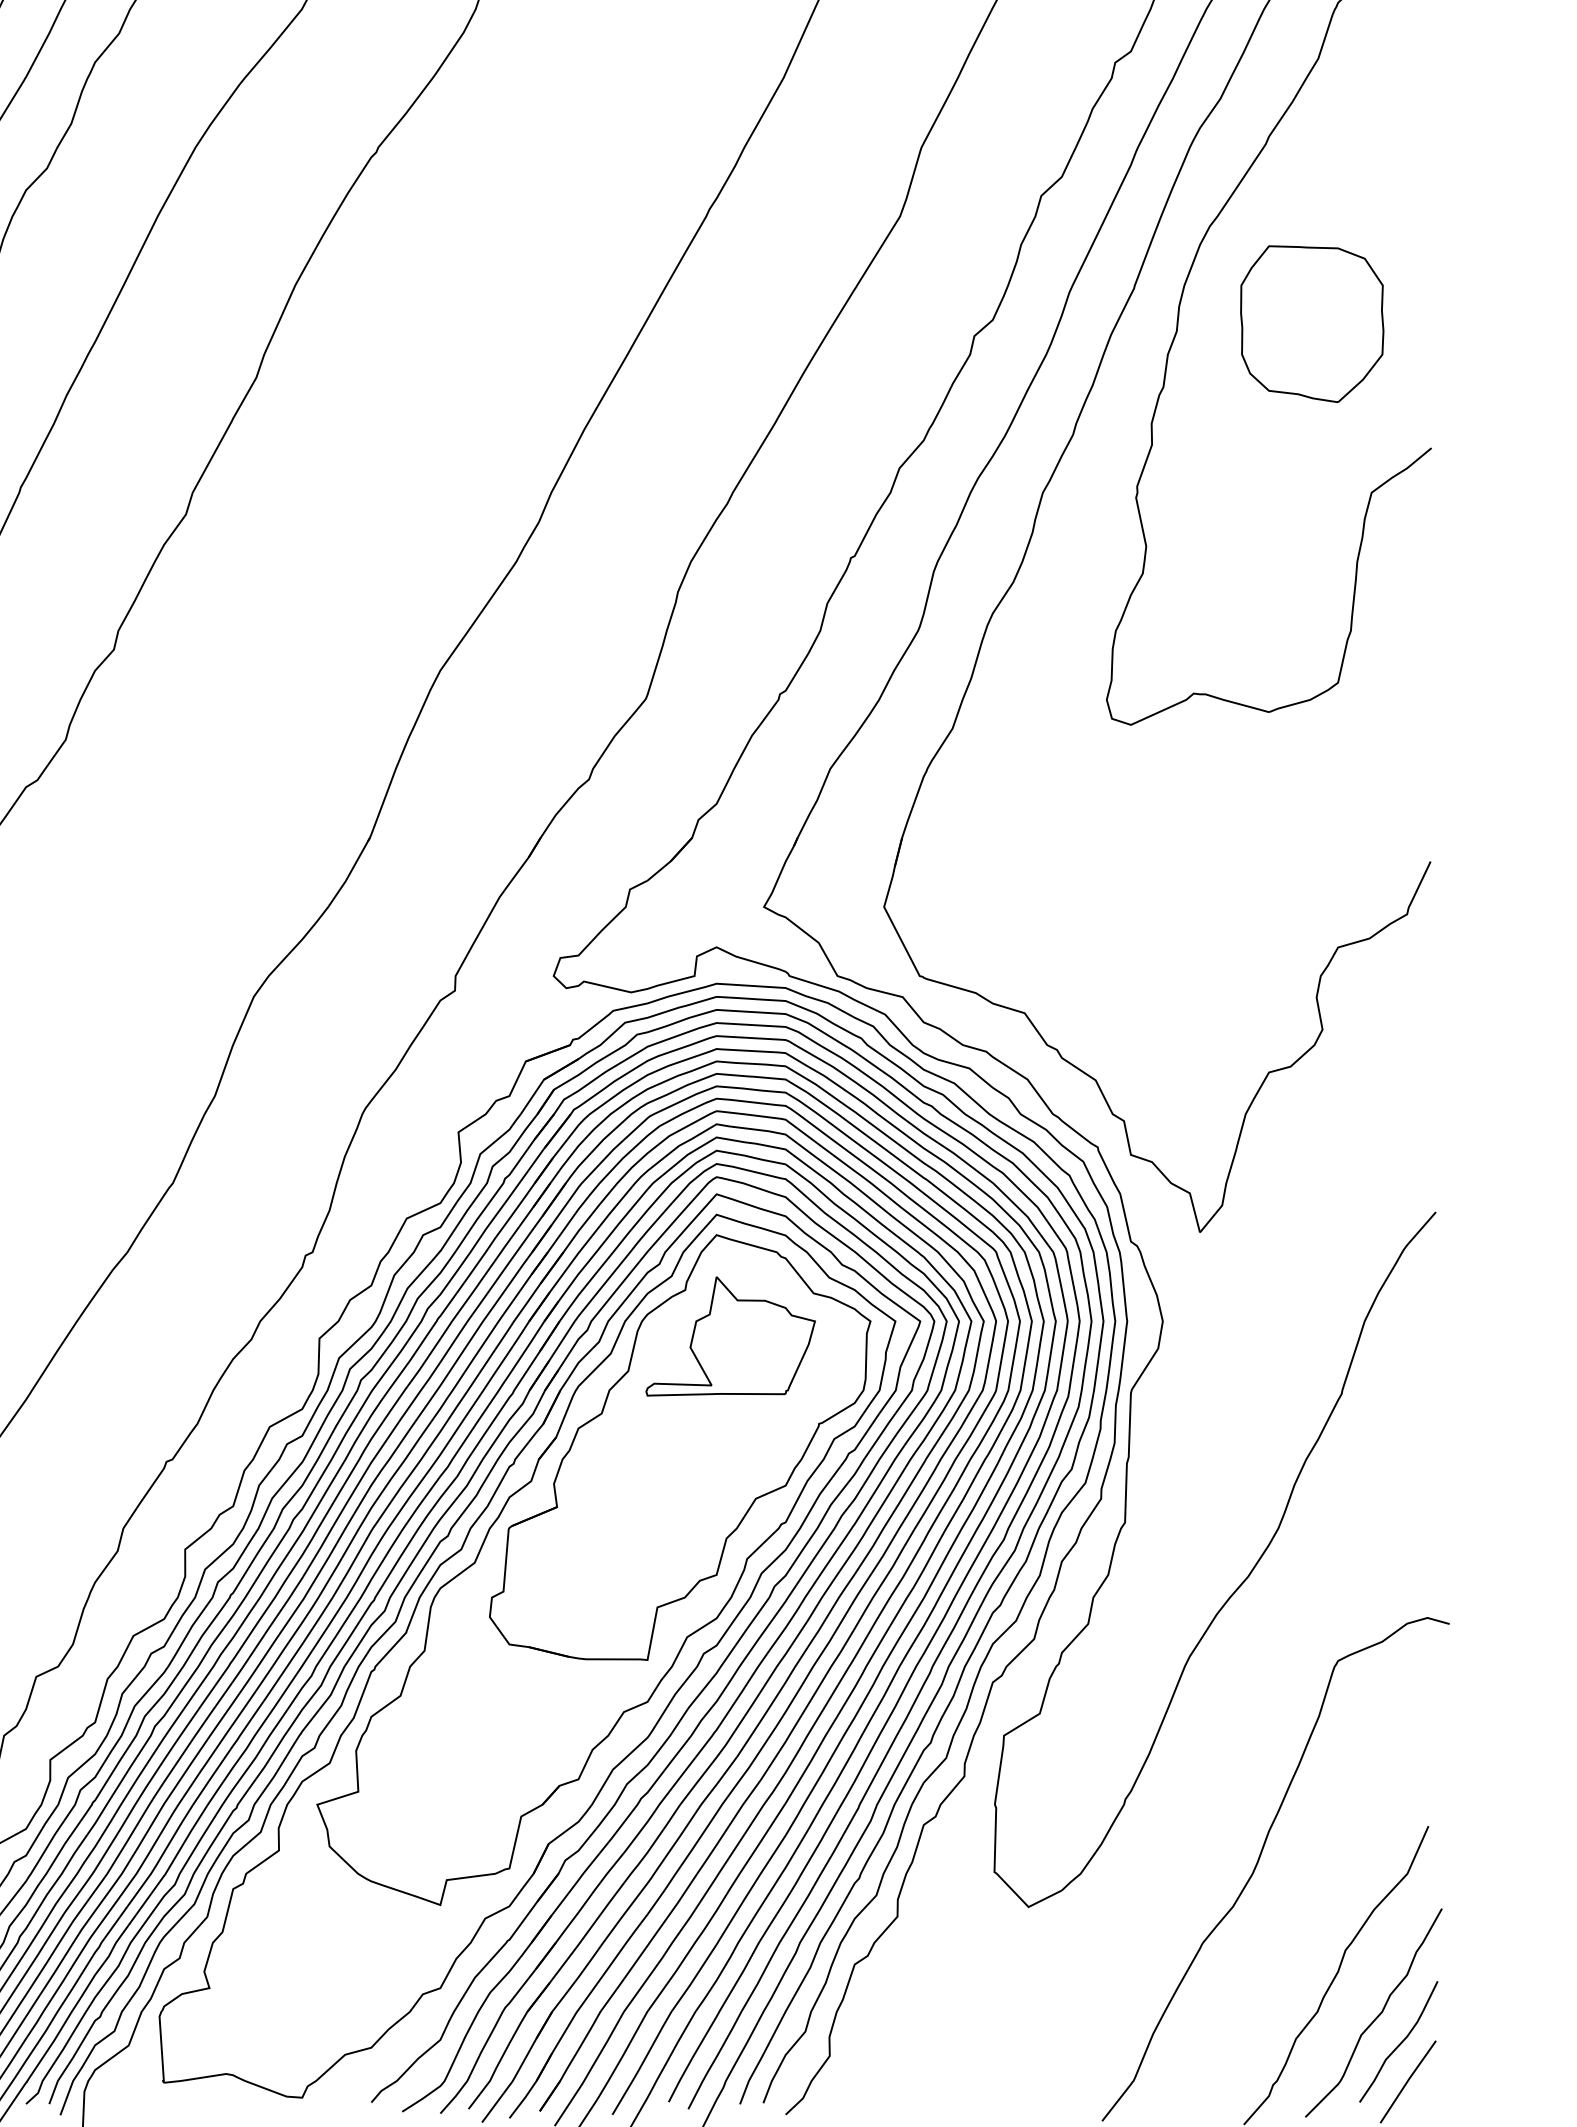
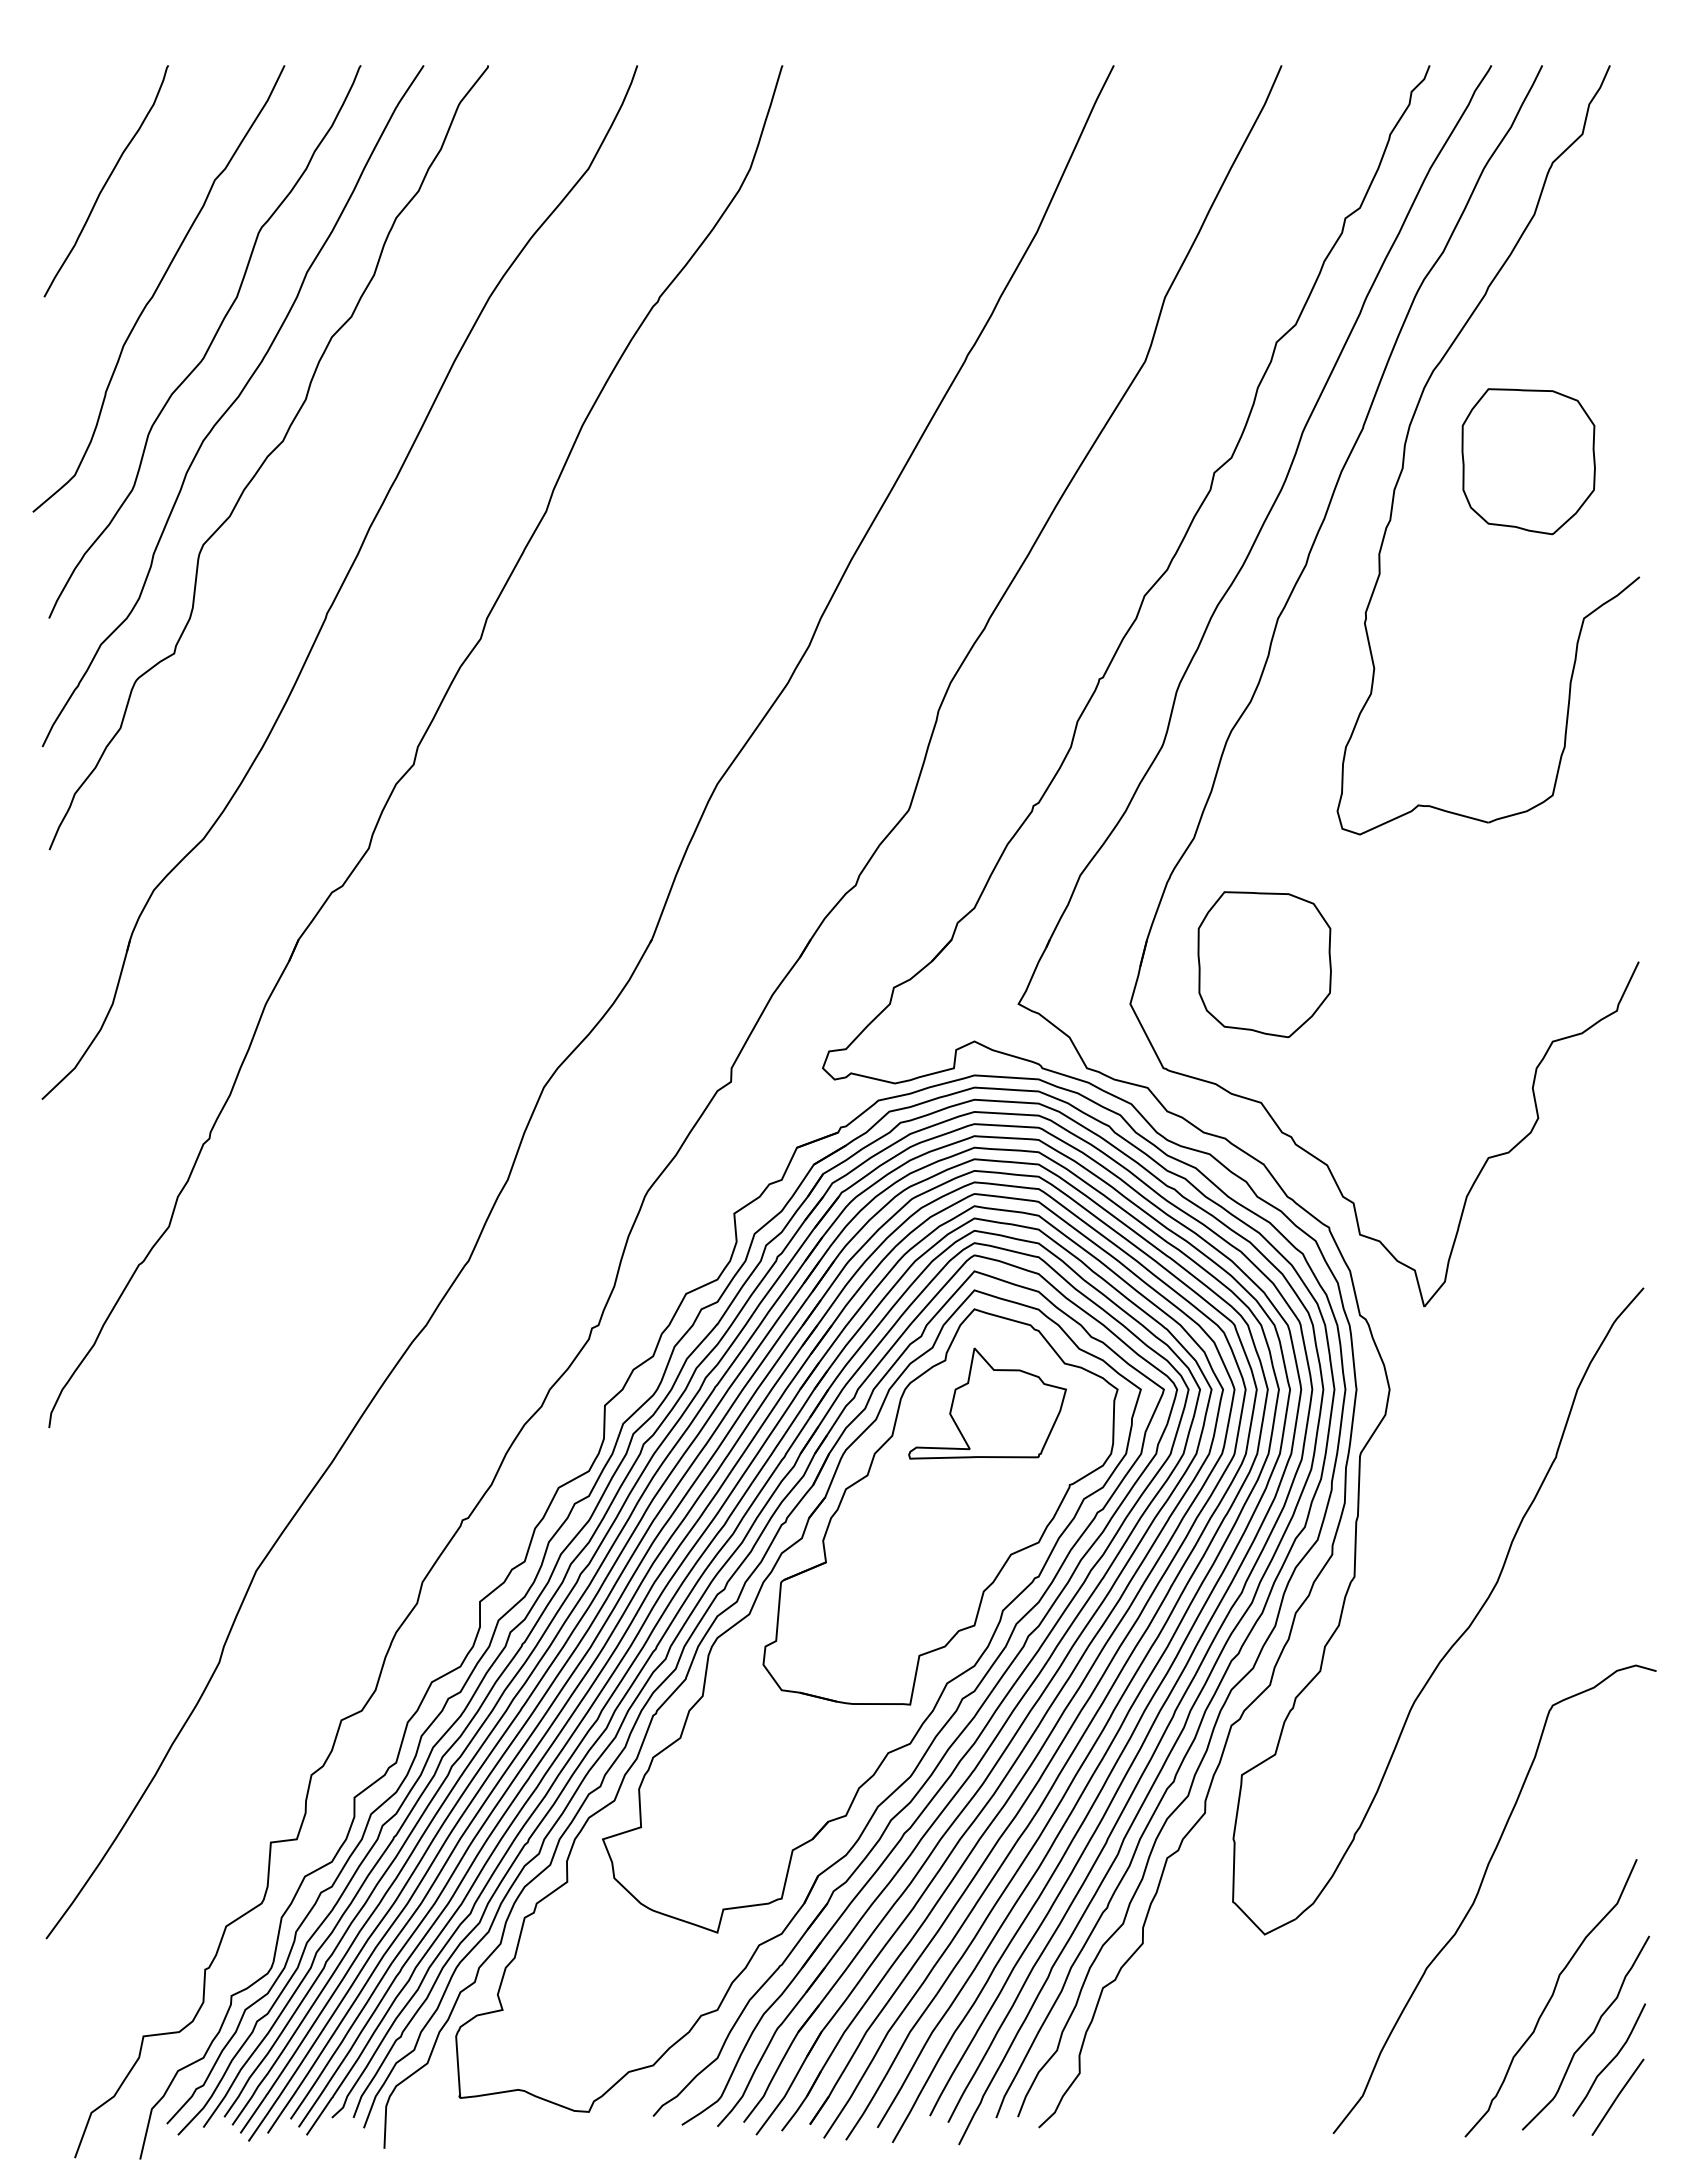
part: (1028, 864) -> (1264, 964), added

